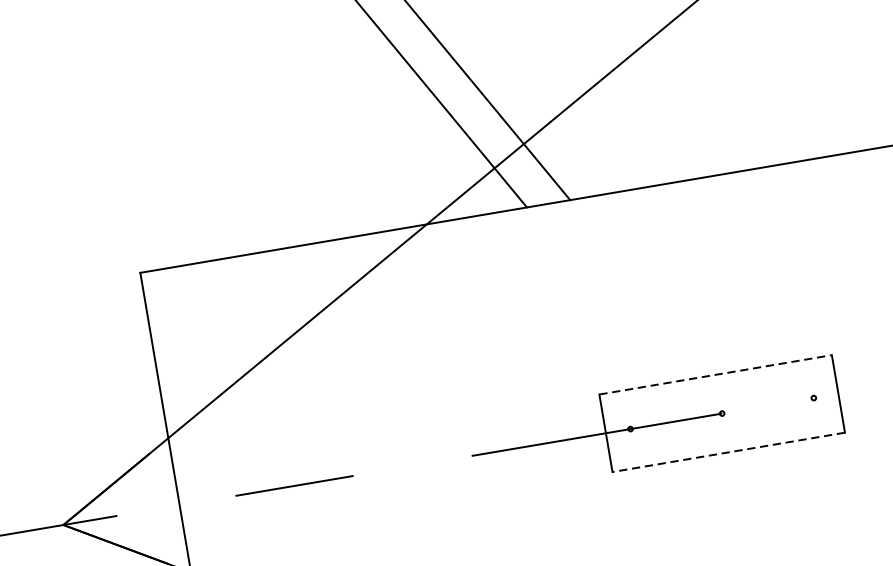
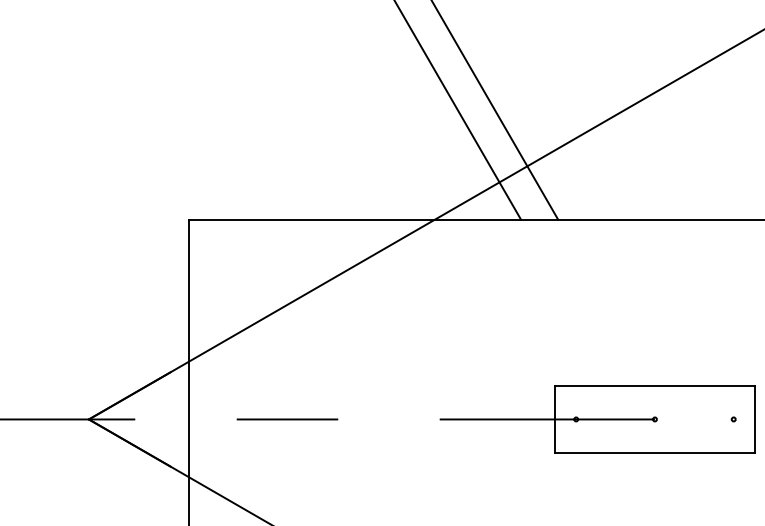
line: (715, 375) -> (654, 386), dashed -> solid
line: (728, 452) -> (654, 452), dashed -> solid

